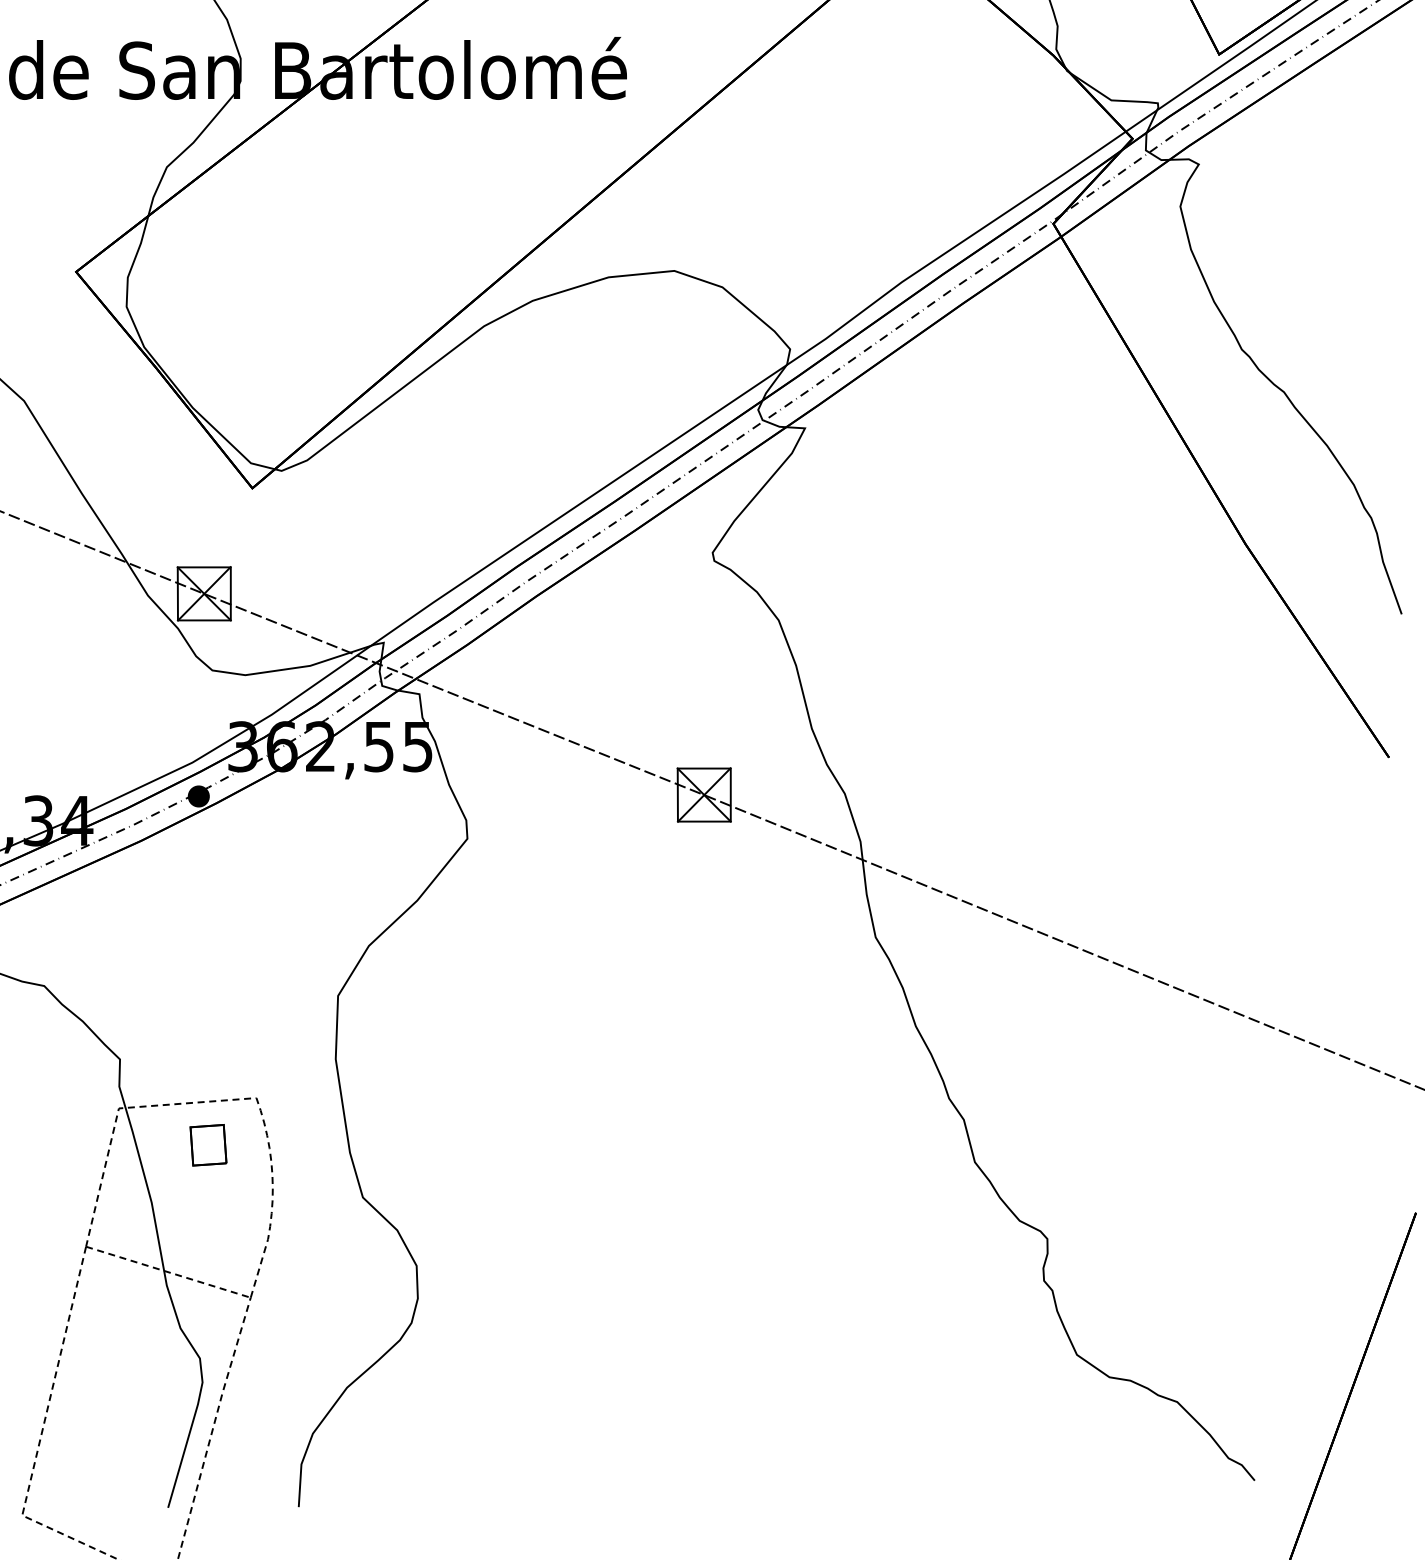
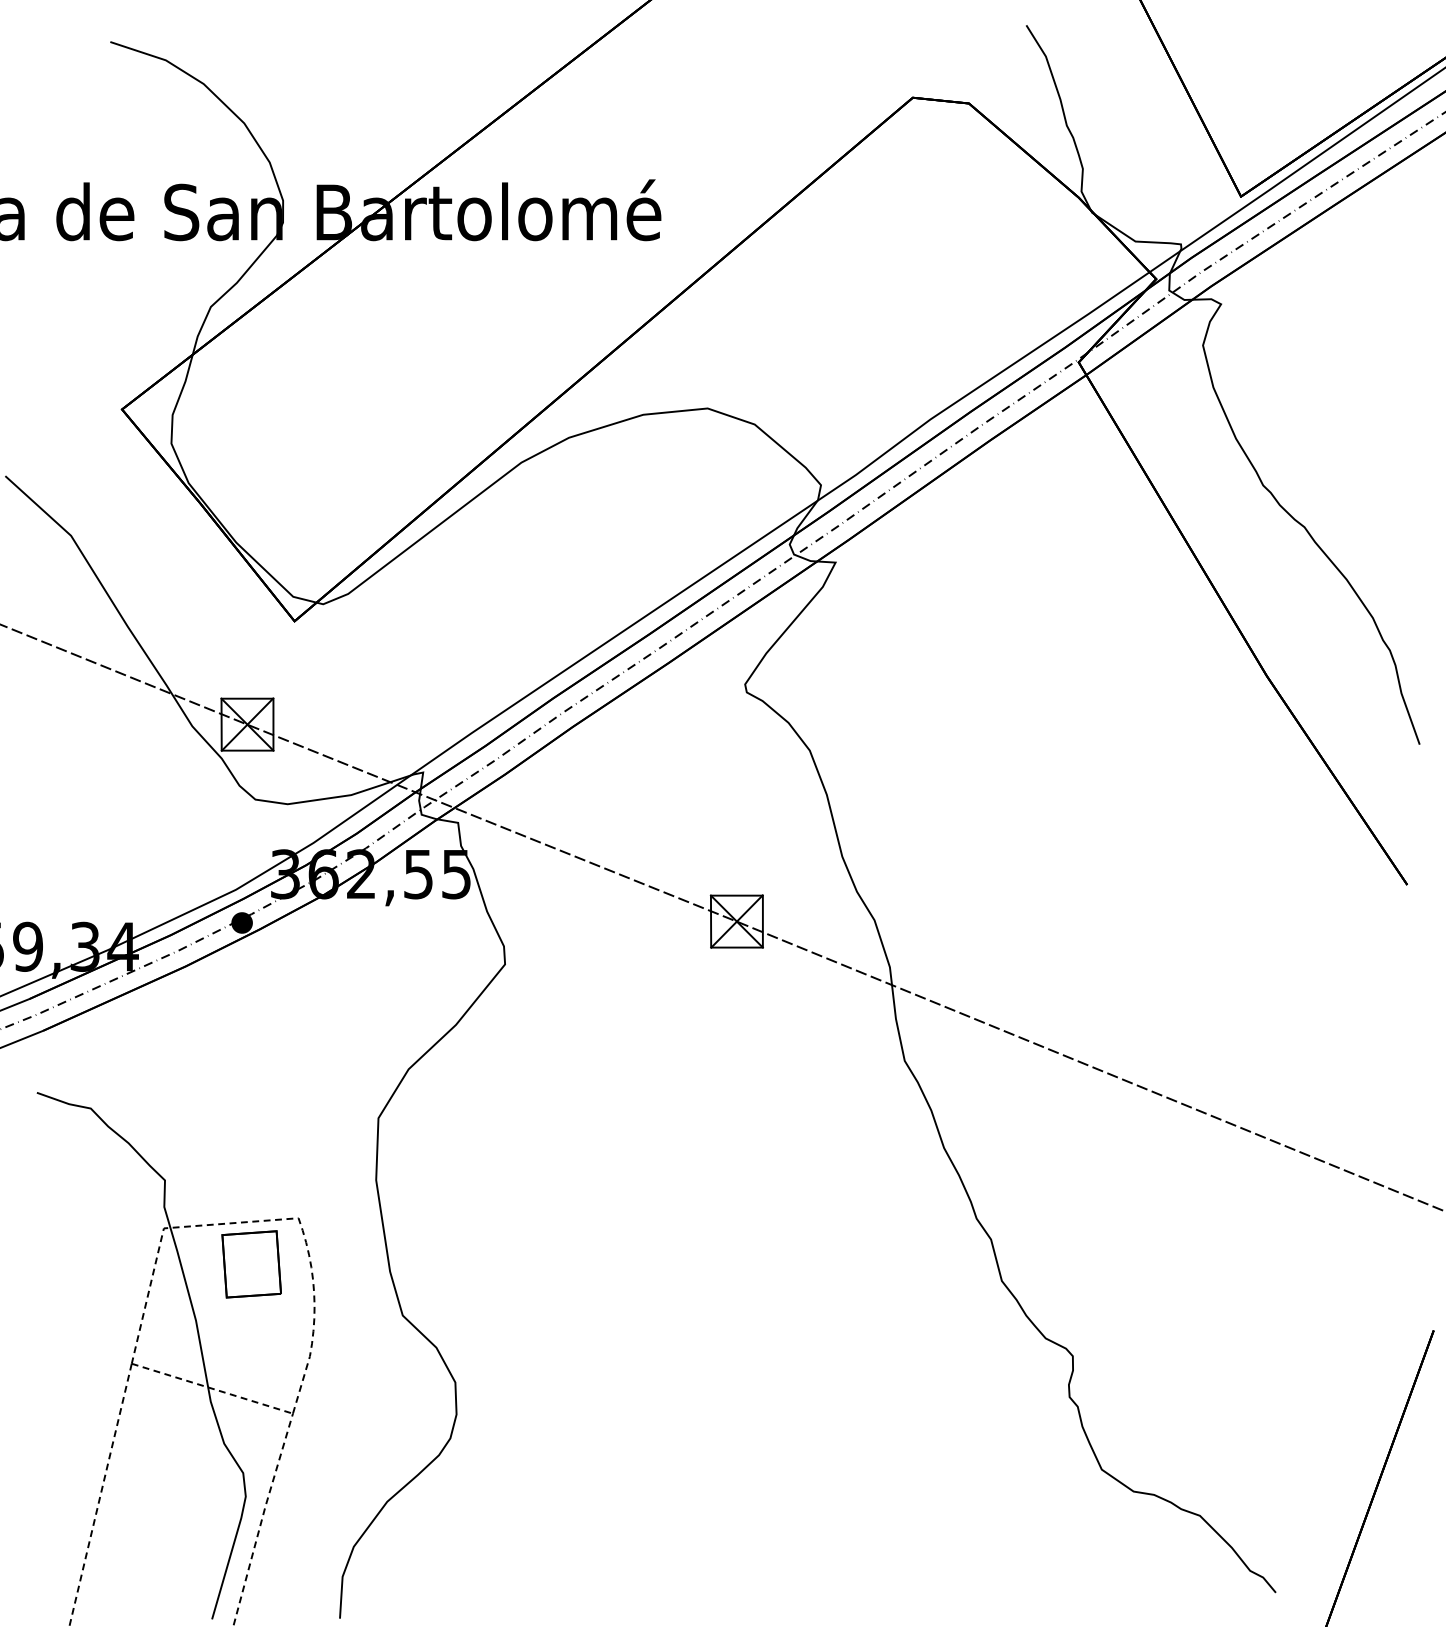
part: (208, 1145) -> (251, 1264), size x1.67

